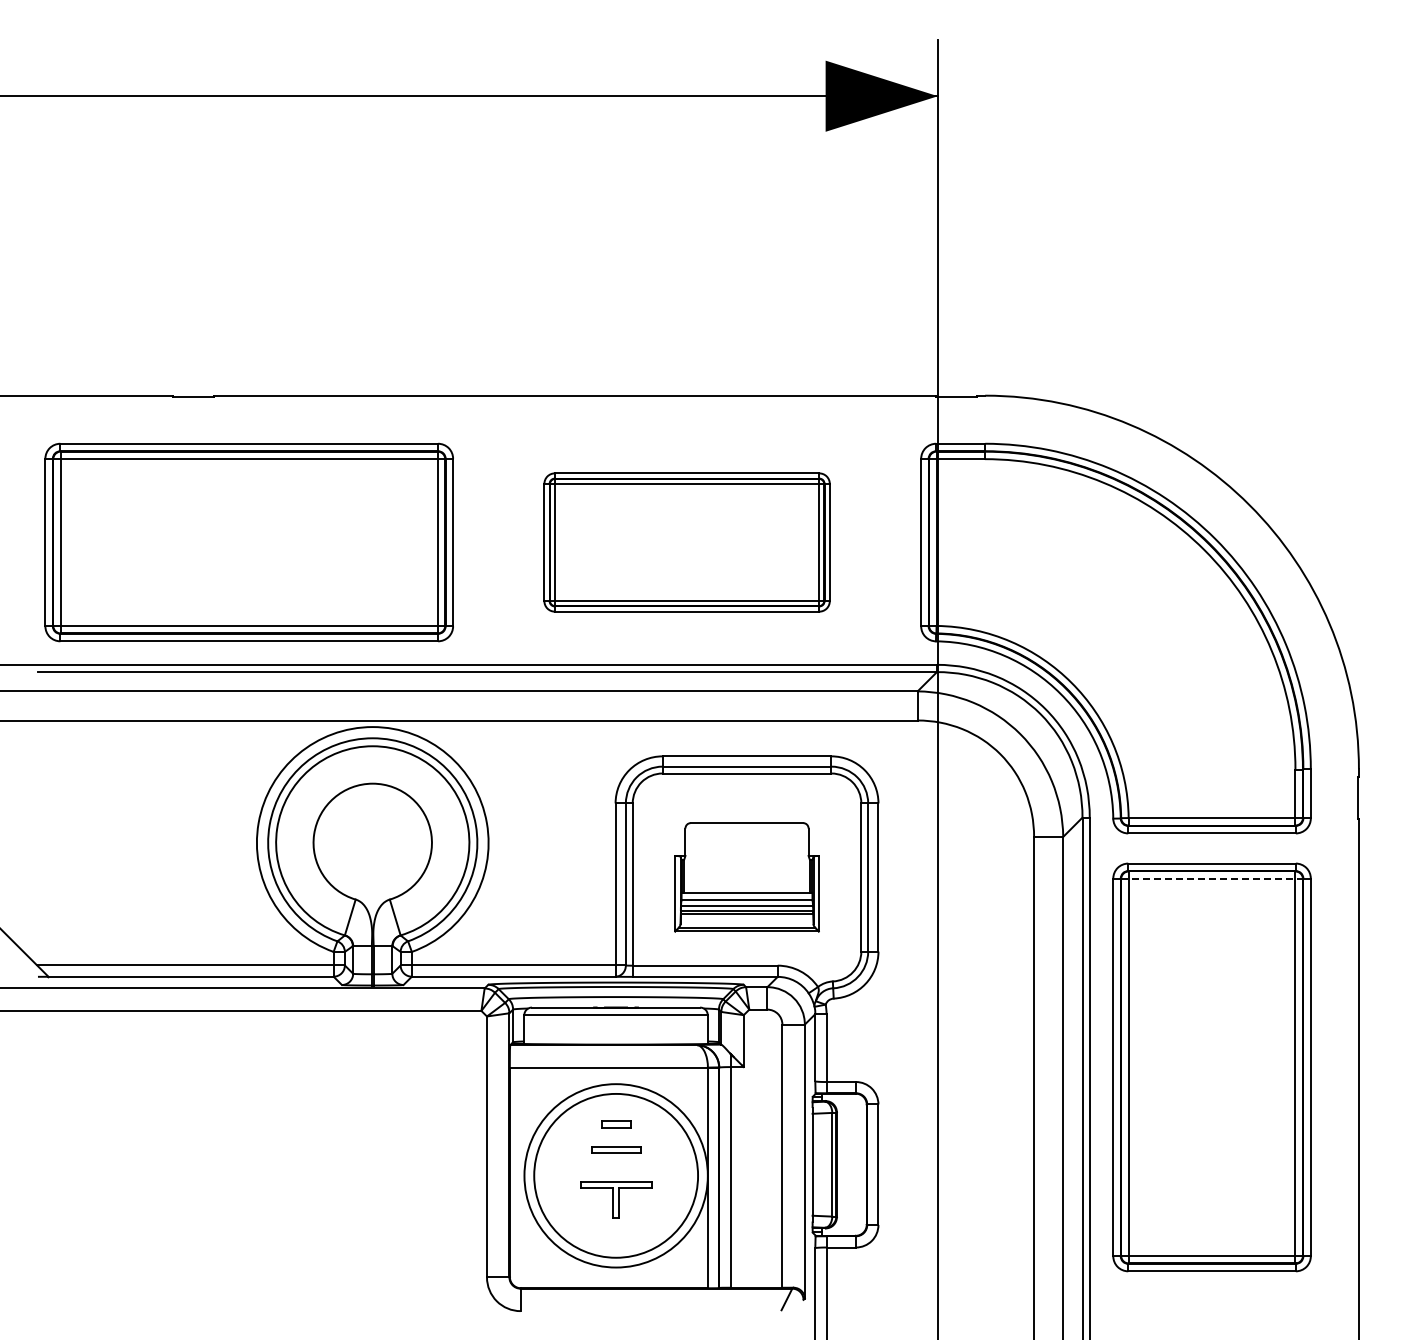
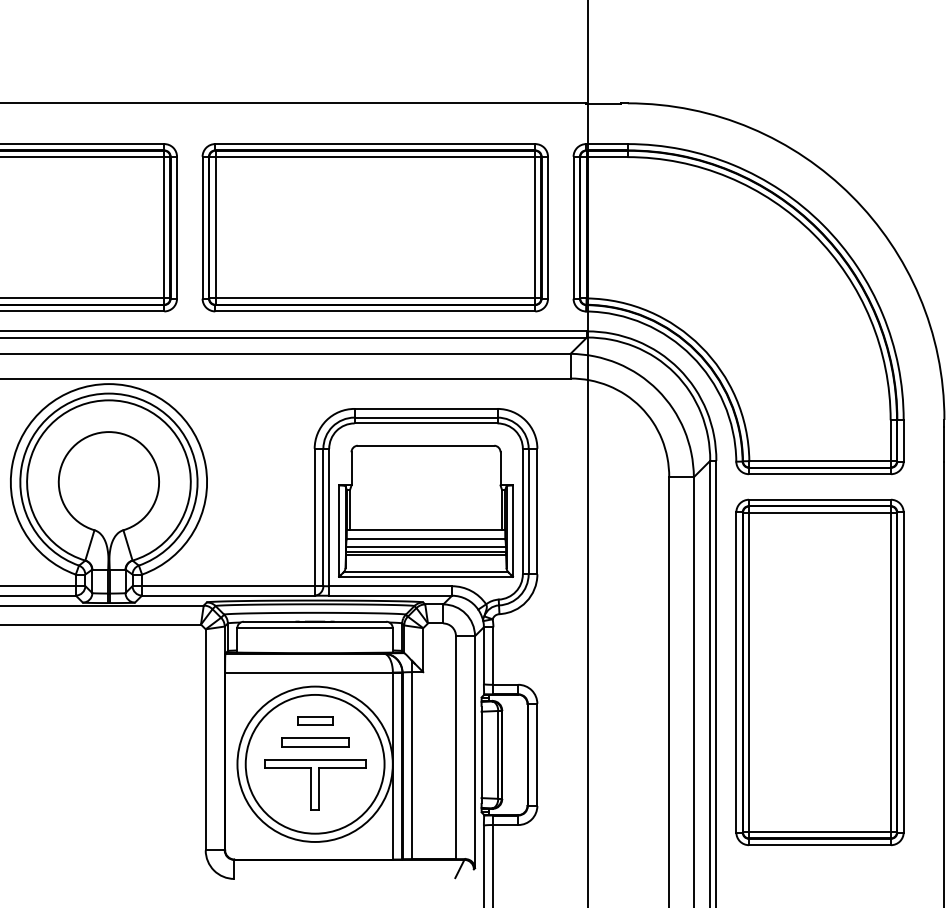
part: (686, 542) -> (374, 227), size x1.43
part: (746, 877) -> (425, 511), size x1.43
line: (1212, 878) -> (820, 512), dashed -> solid
part: (616, 1124) -> (315, 720), size x1.43
part: (616, 1149) -> (315, 741), size x1.67
part: (616, 1199) -> (315, 784), size x1.67

